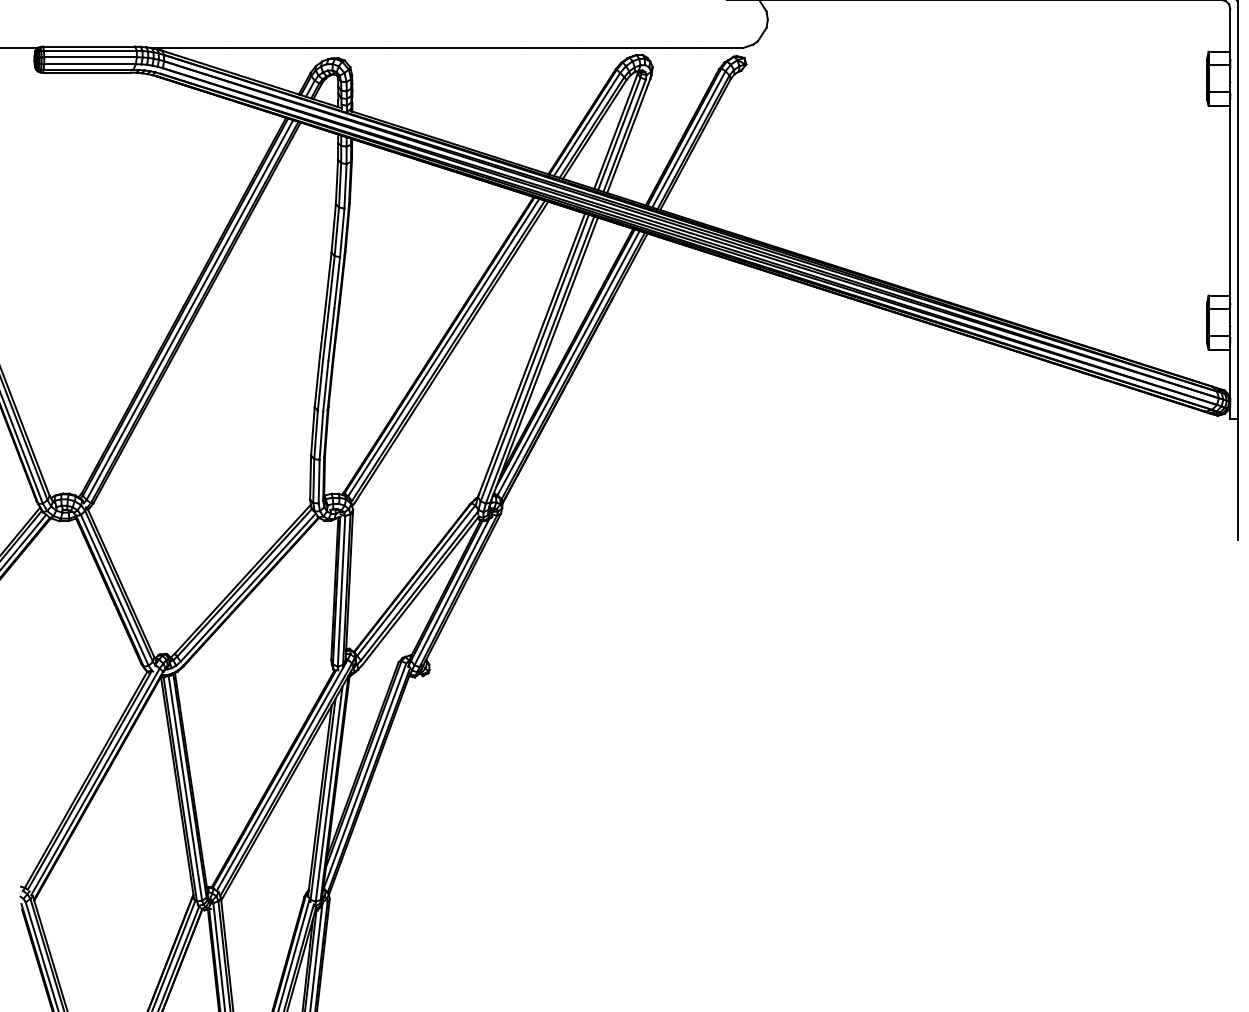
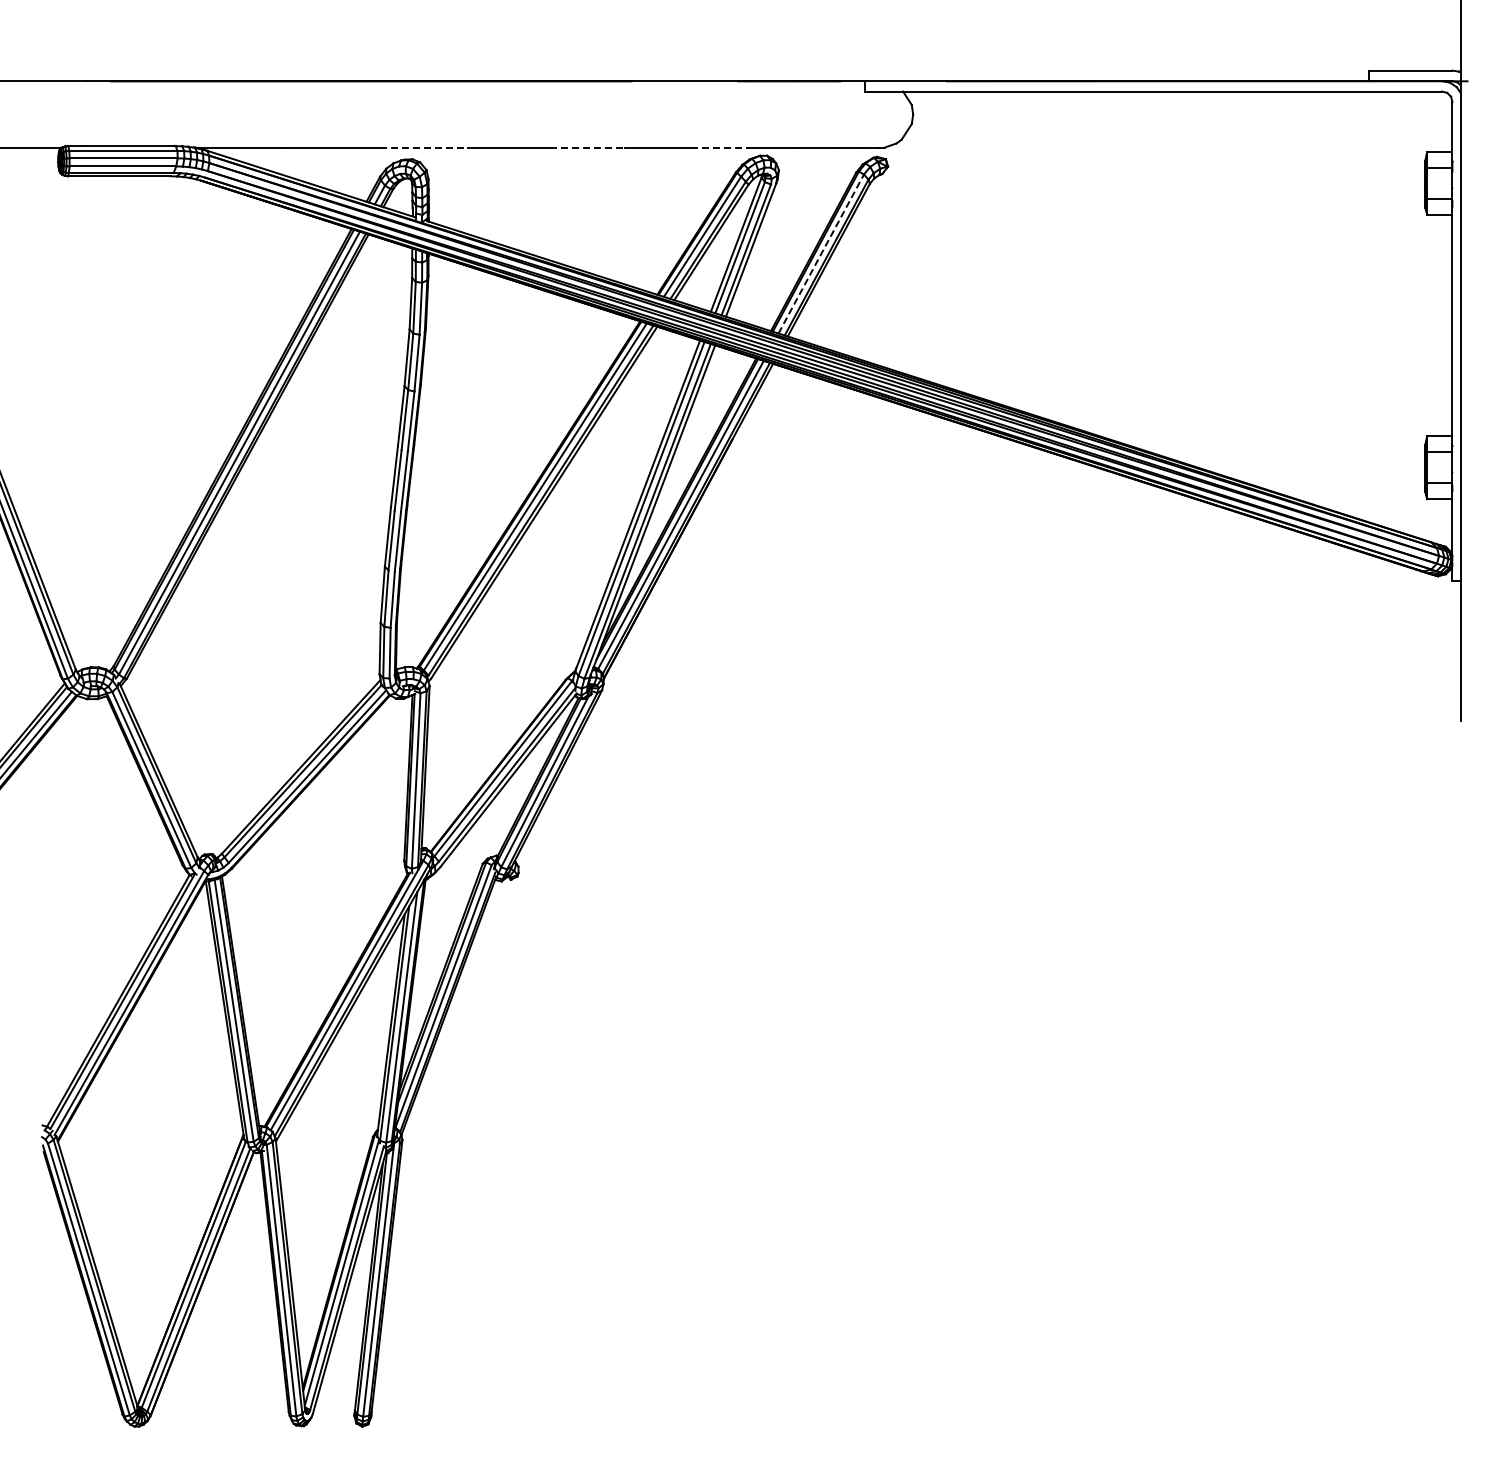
line: (348, 47) -> (424, 147), solid -> dashed
line: (489, 47) -> (588, 147), solid -> dashed
line: (602, 47) -> (720, 147), solid -> dashed
line: (689, 138) -> (821, 253), solid -> dashed

